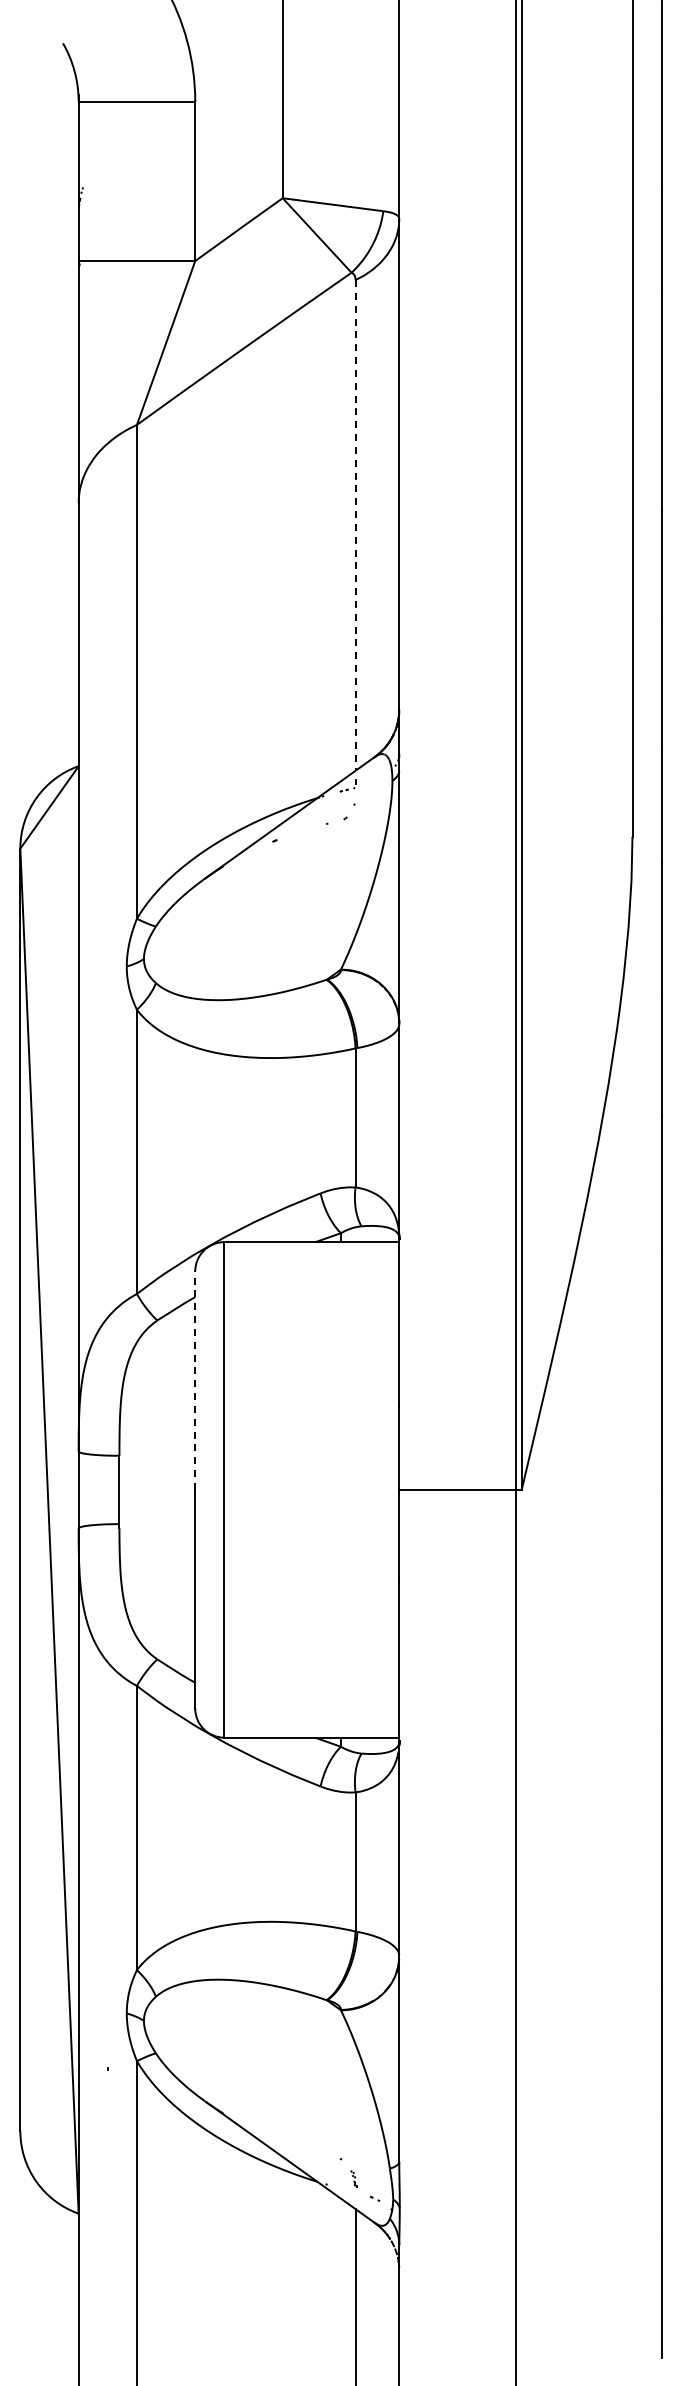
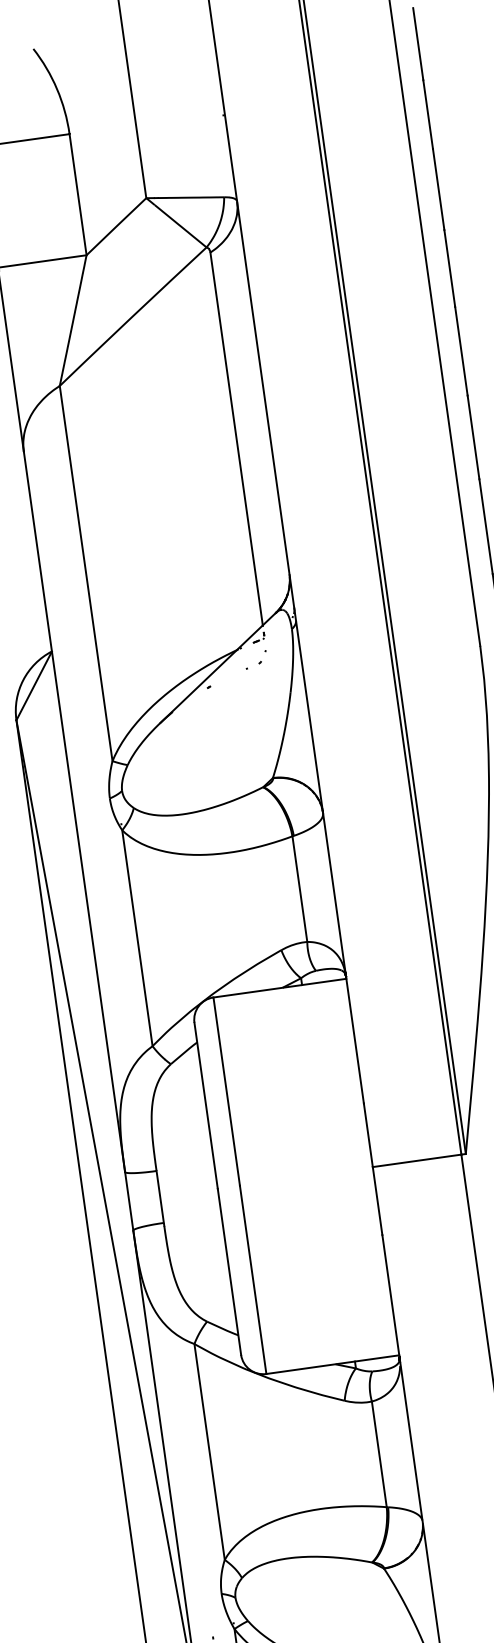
line: (355, 525) -> (236, 439), dashed -> solid
line: (195, 1380) -> (206, 1105), dashed -> solid

